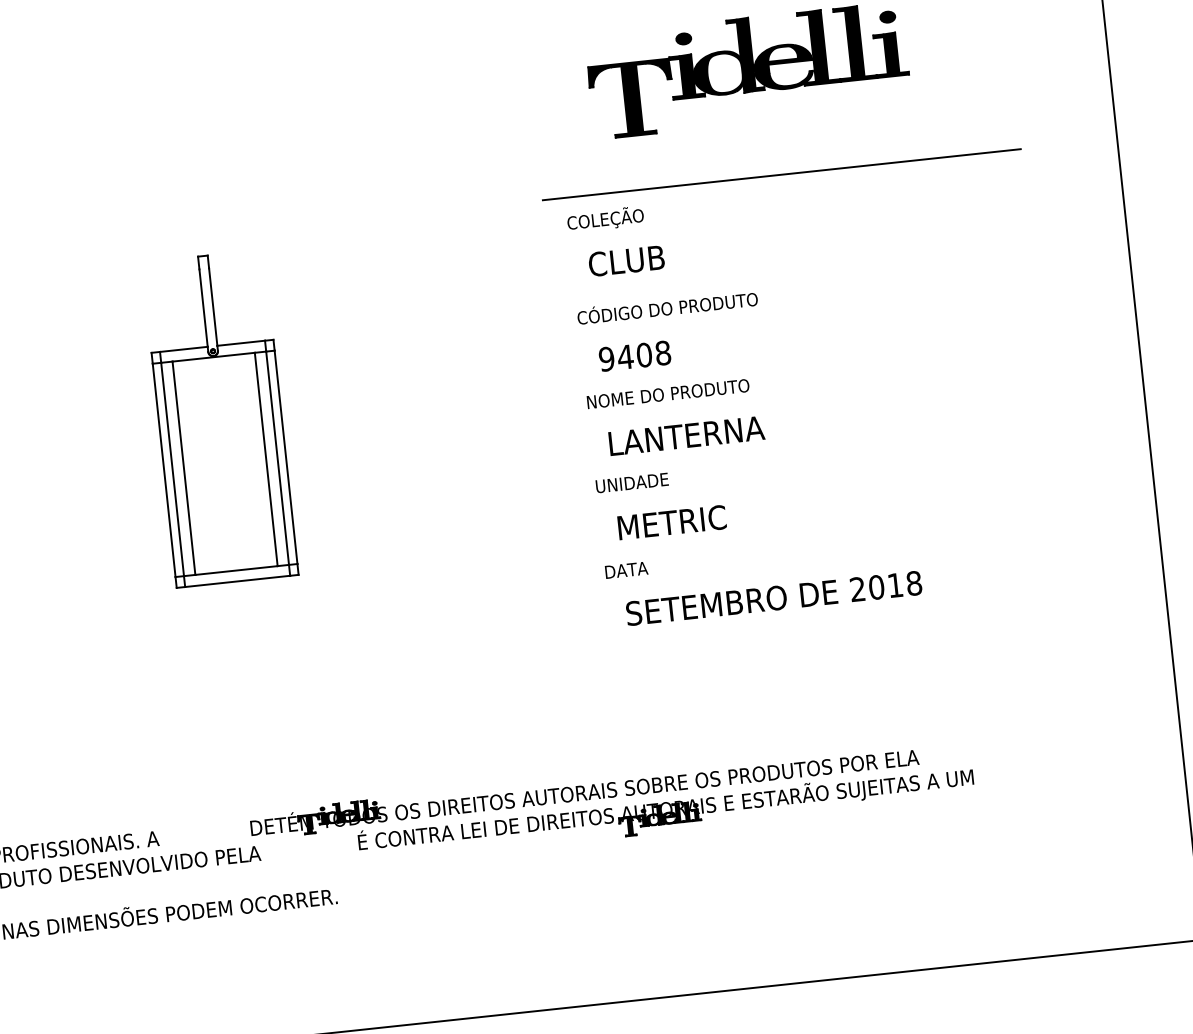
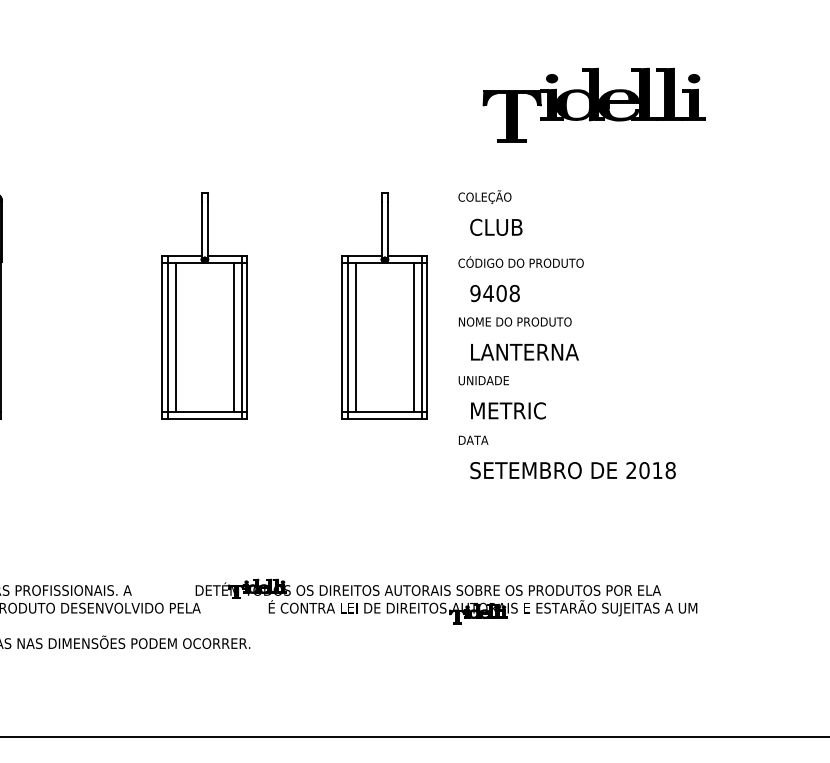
line: (781, 174) -> (609, 179), removed
part: (478, 390) -> (384, 305), added

